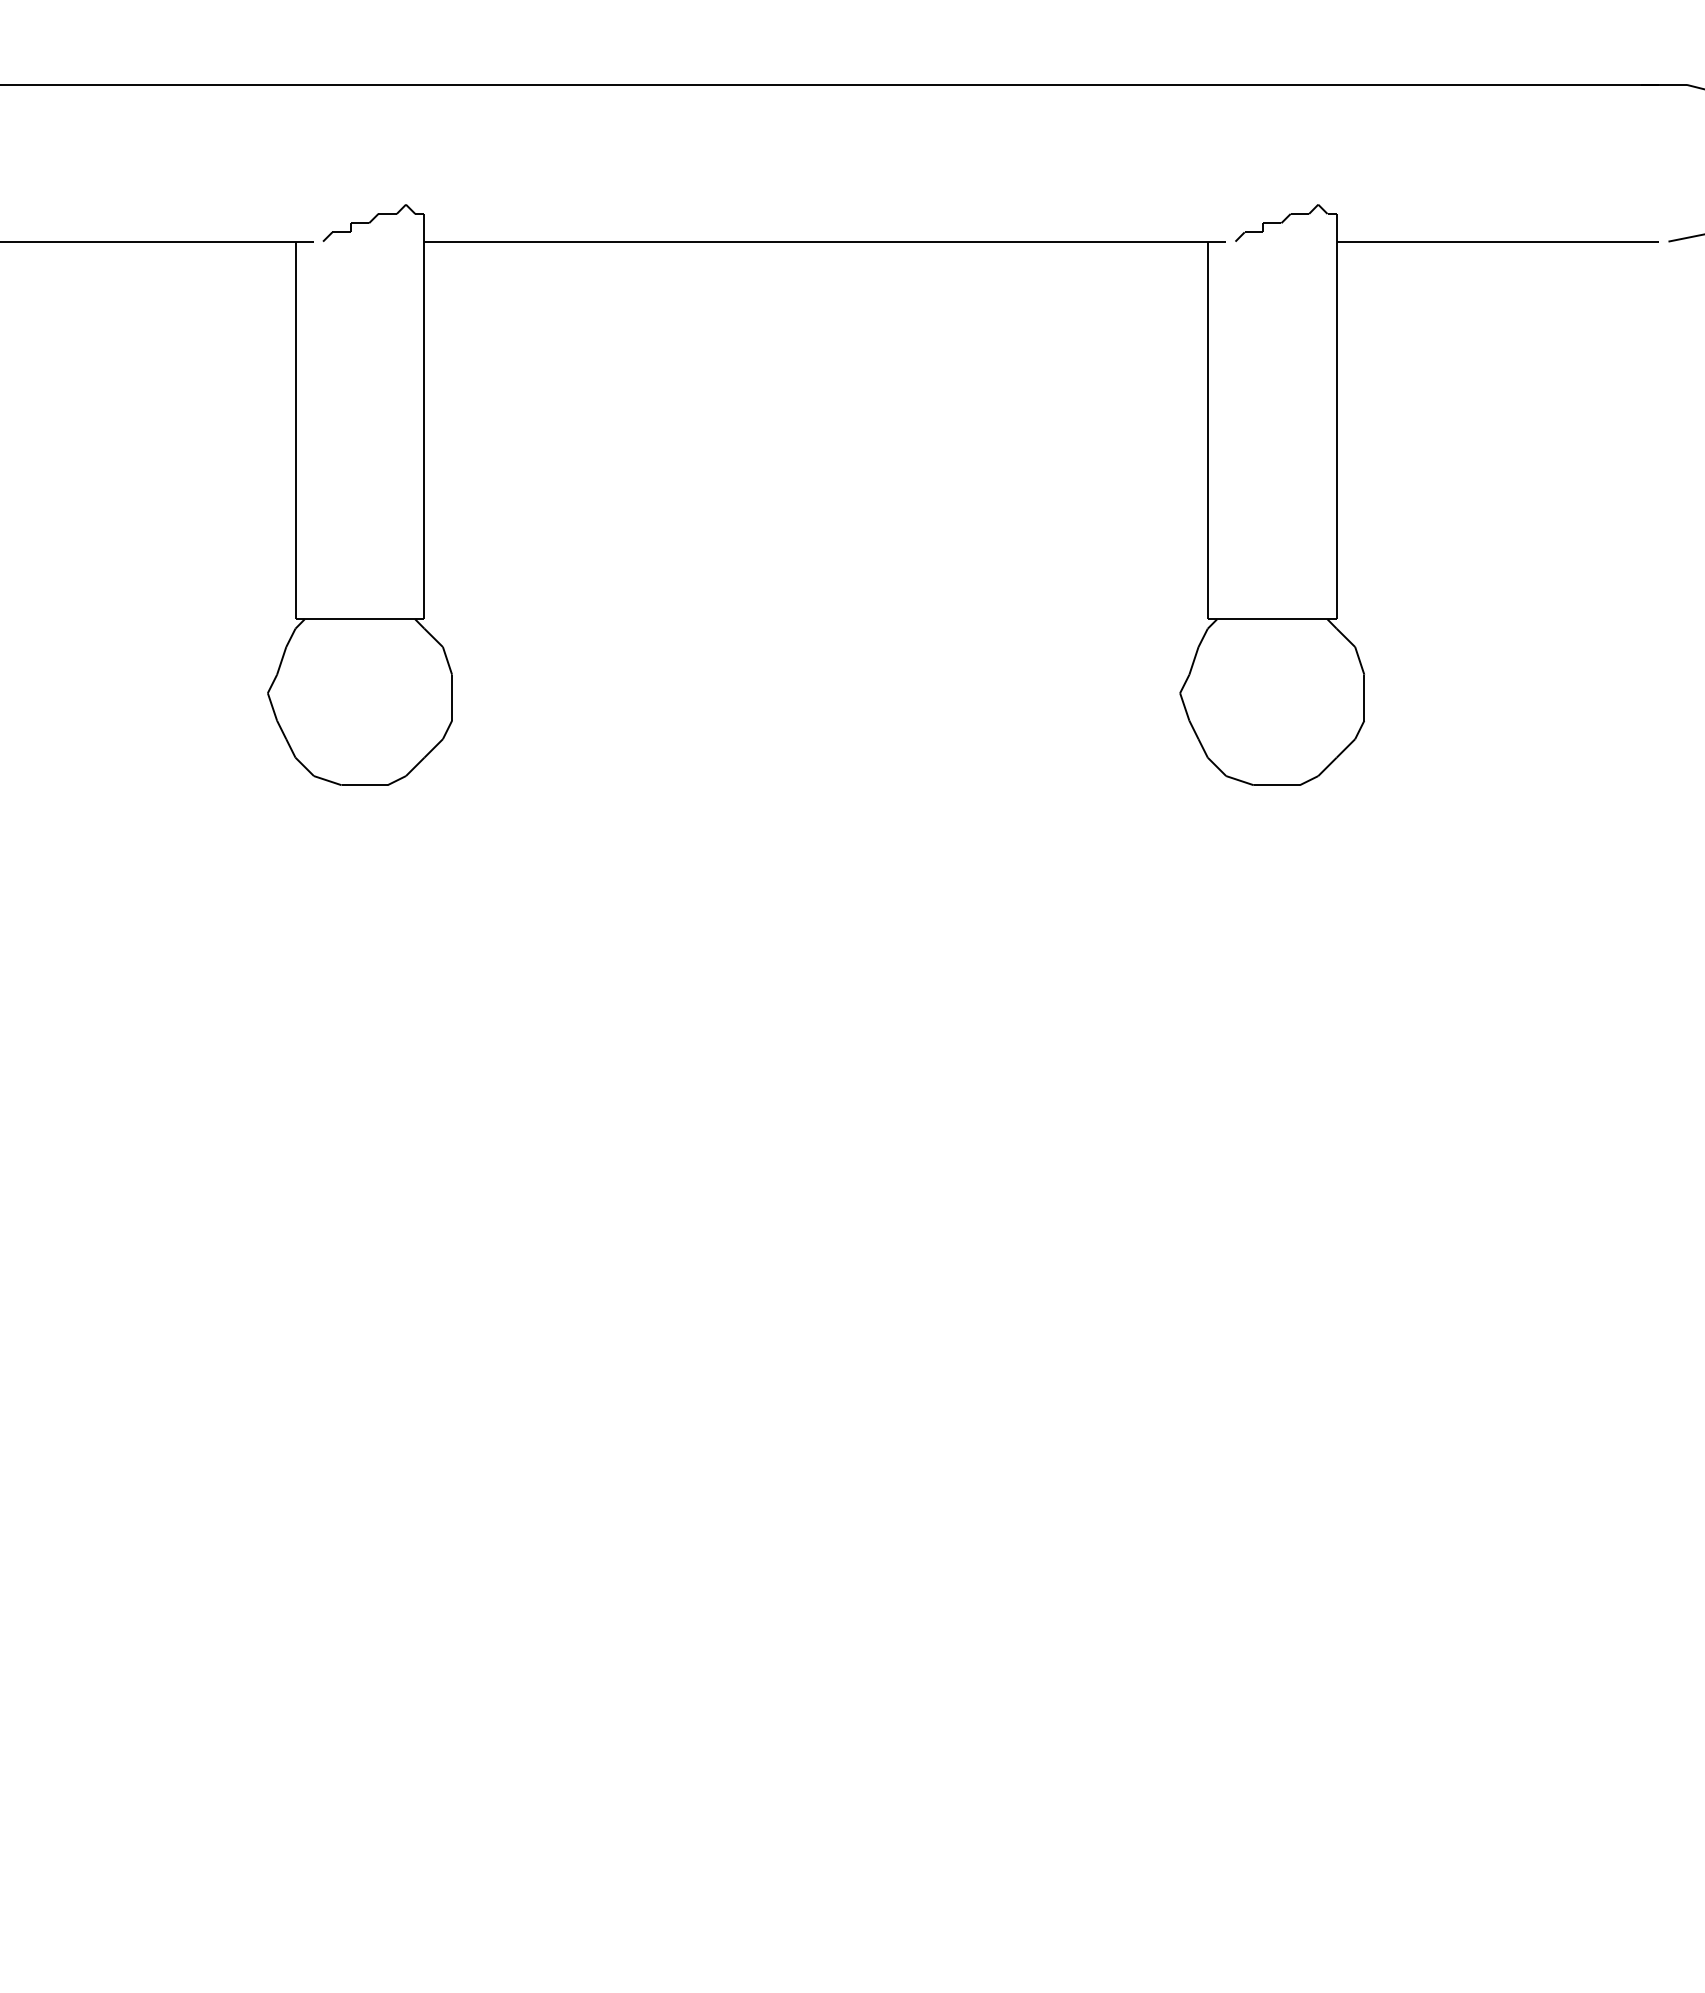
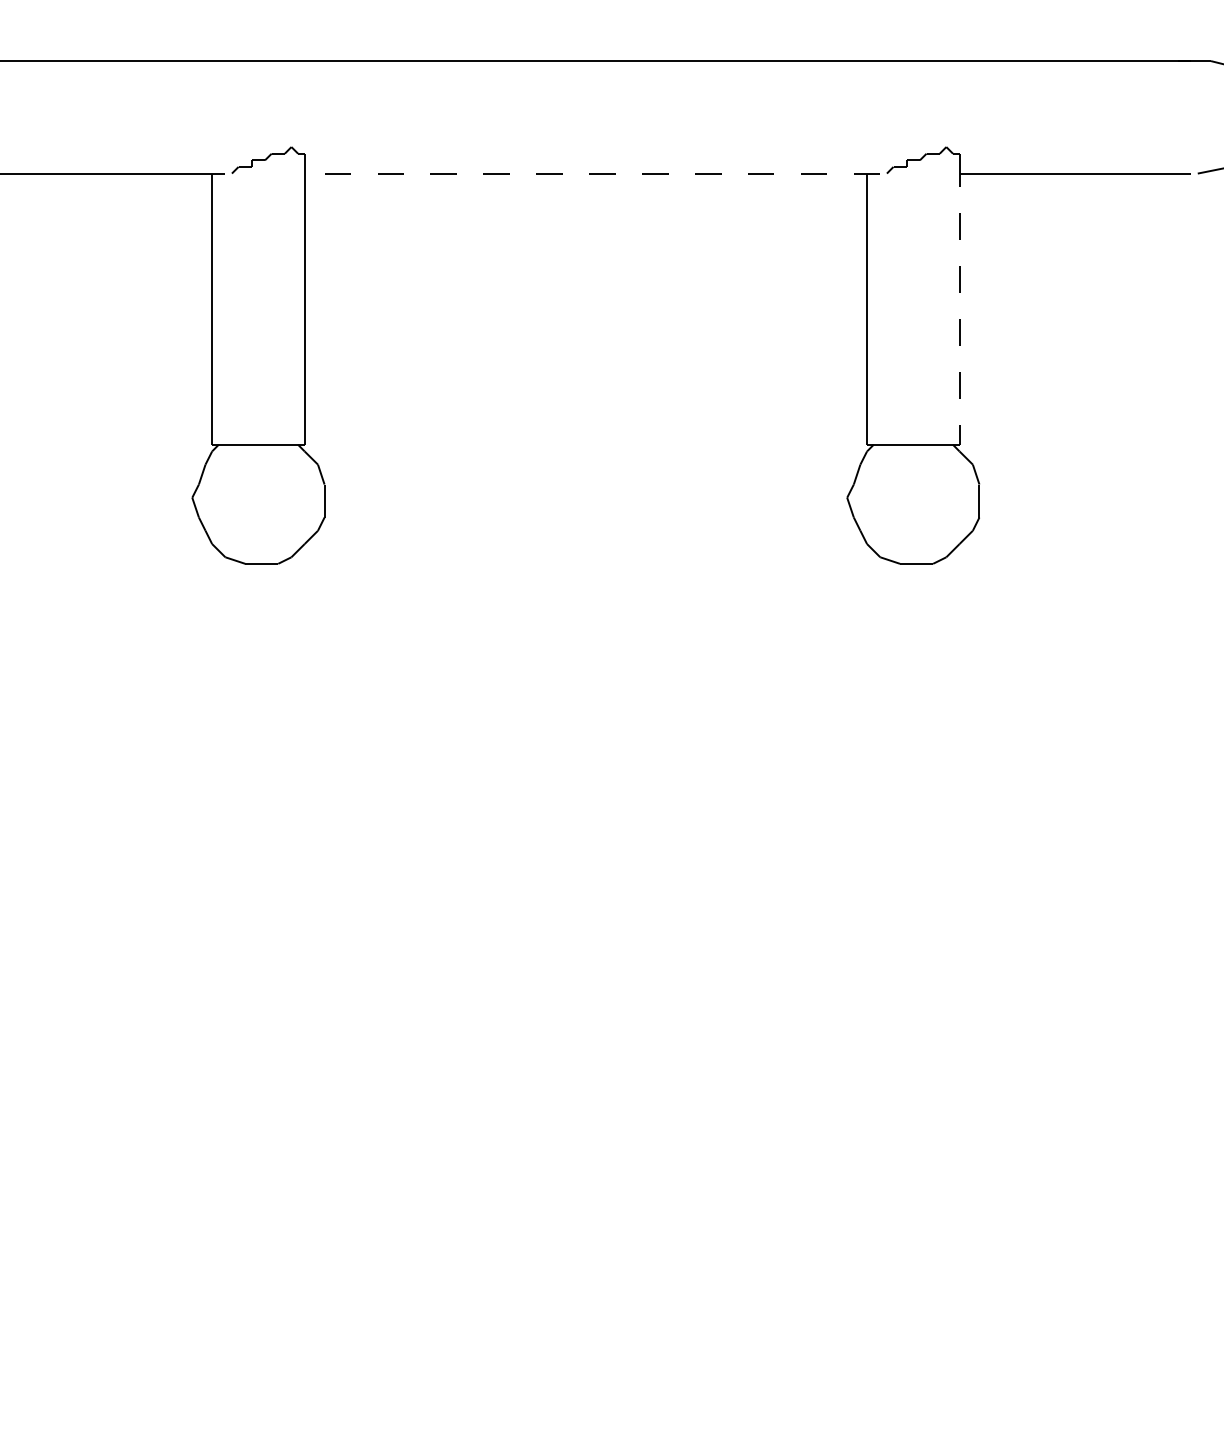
line: (825, 241) -> (592, 173), solid -> dashed
line: (1336, 422) -> (959, 303), solid -> dashed

